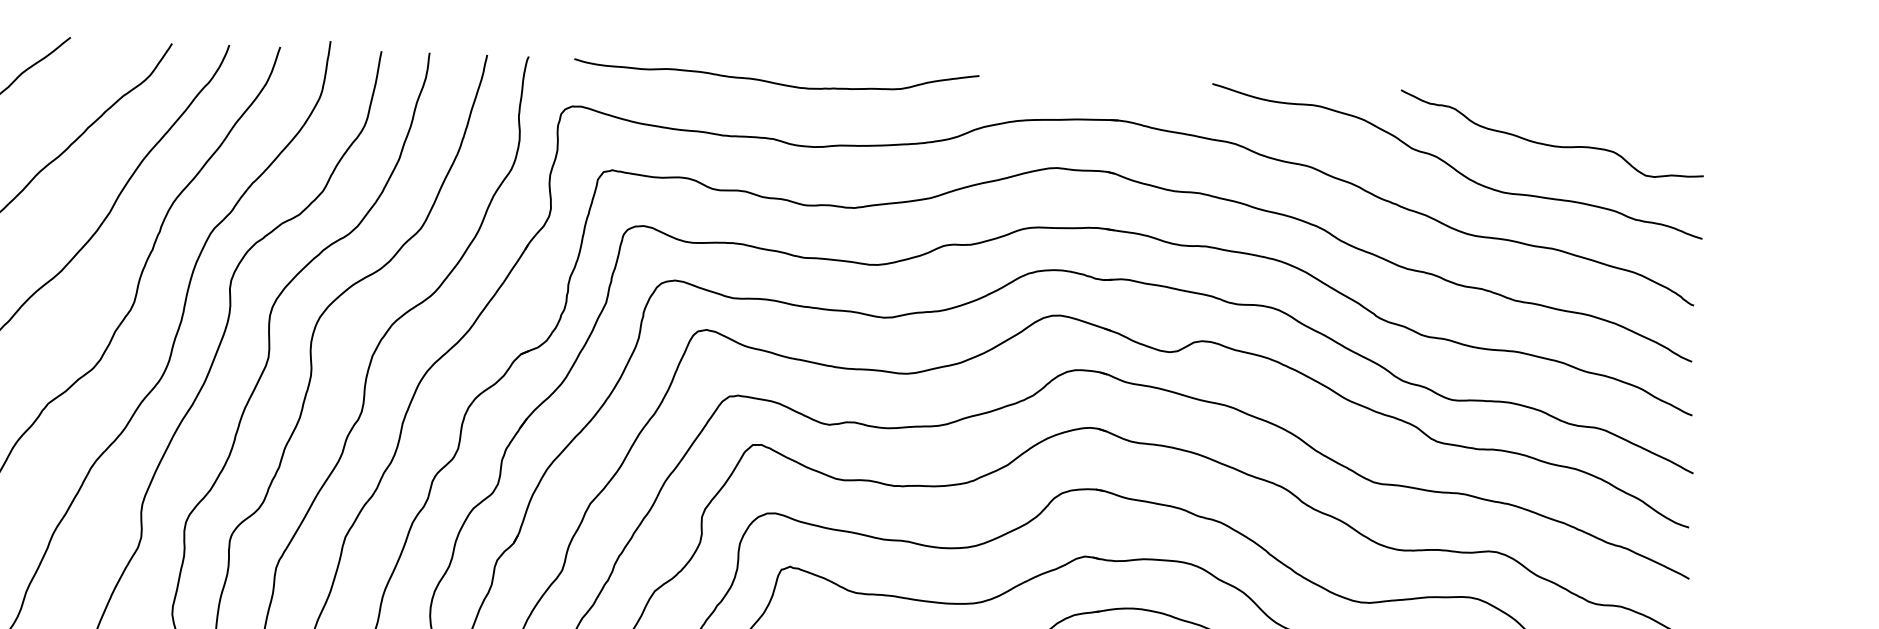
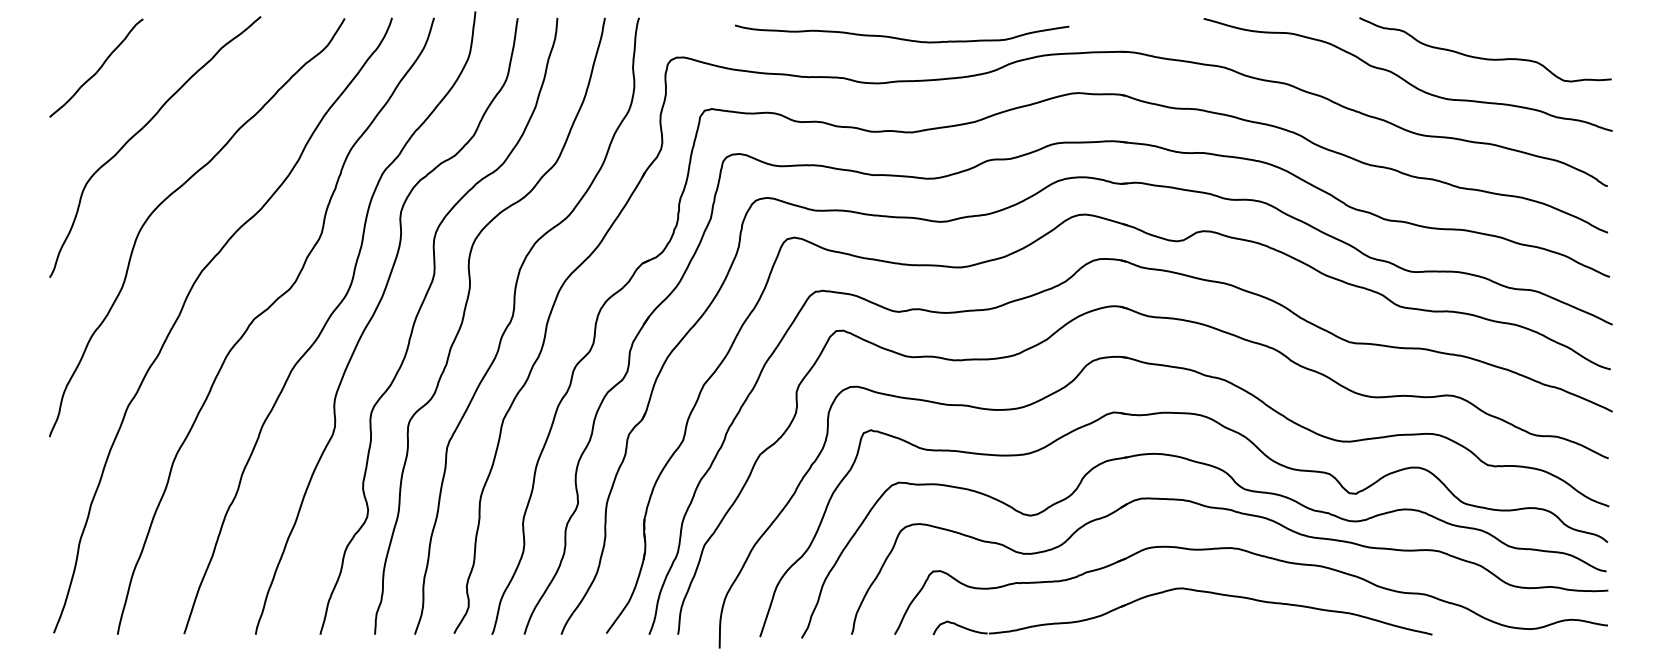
curve: (776, 82) -> (902, 38), moved

